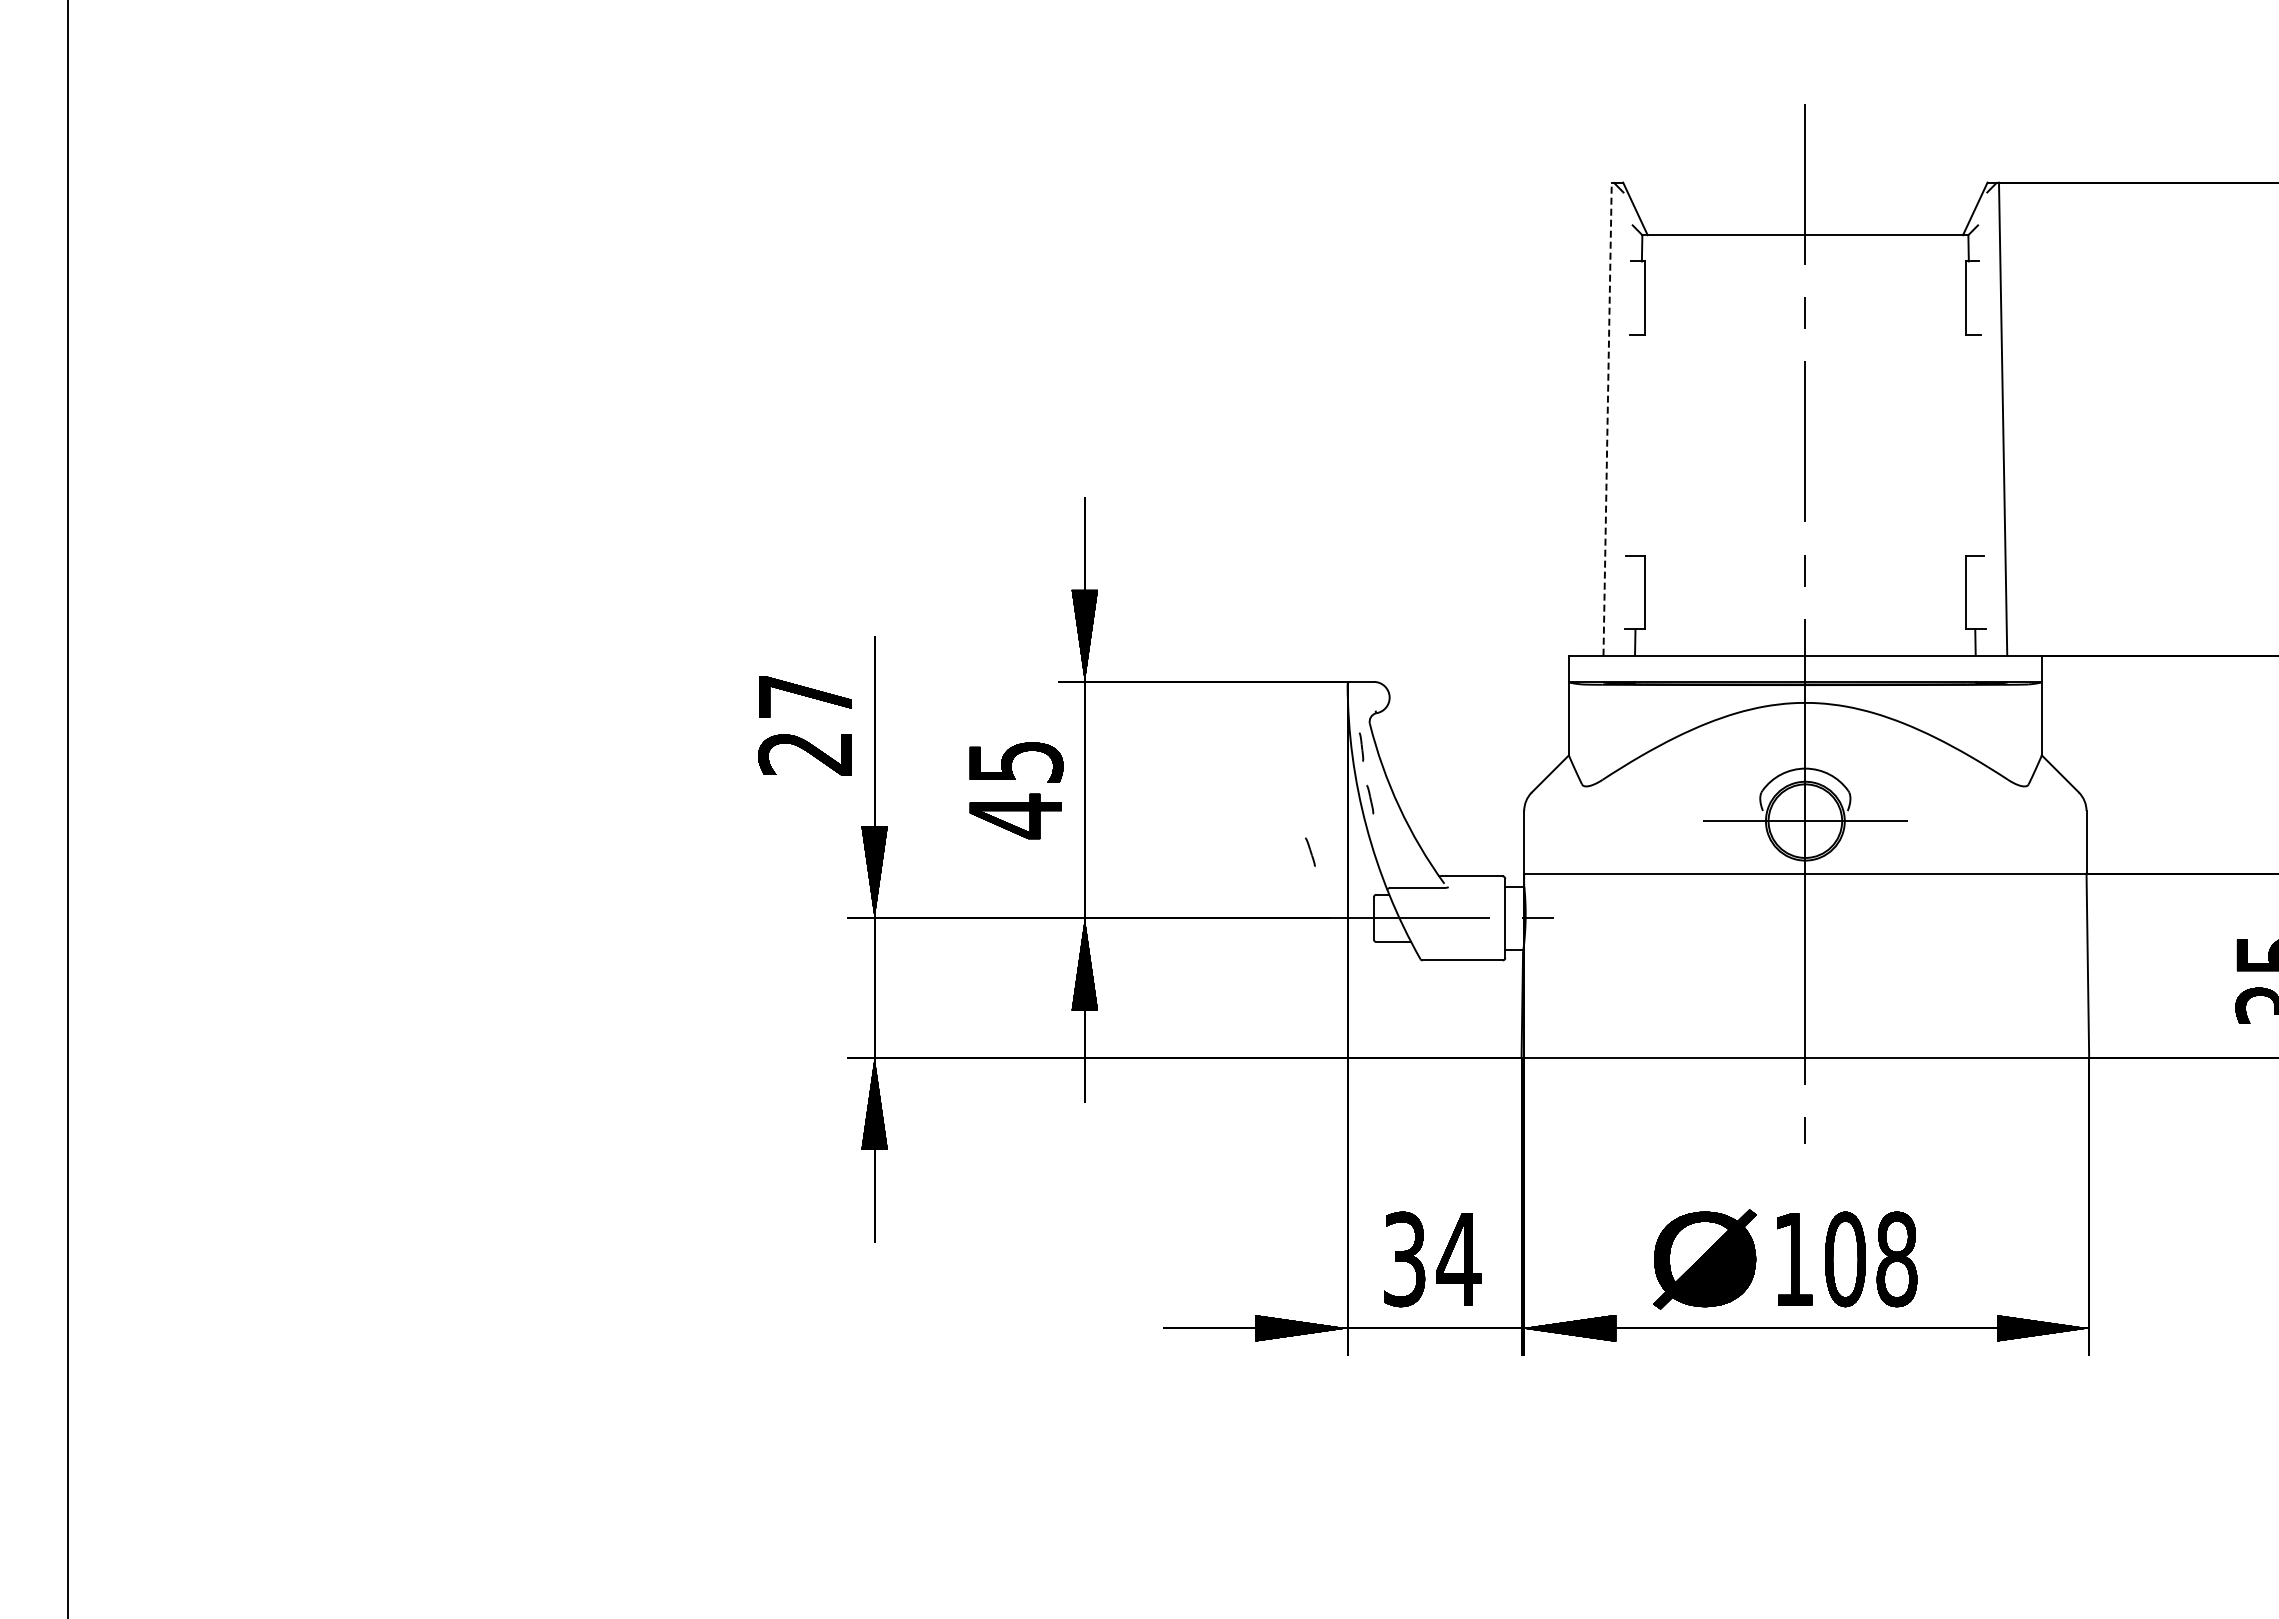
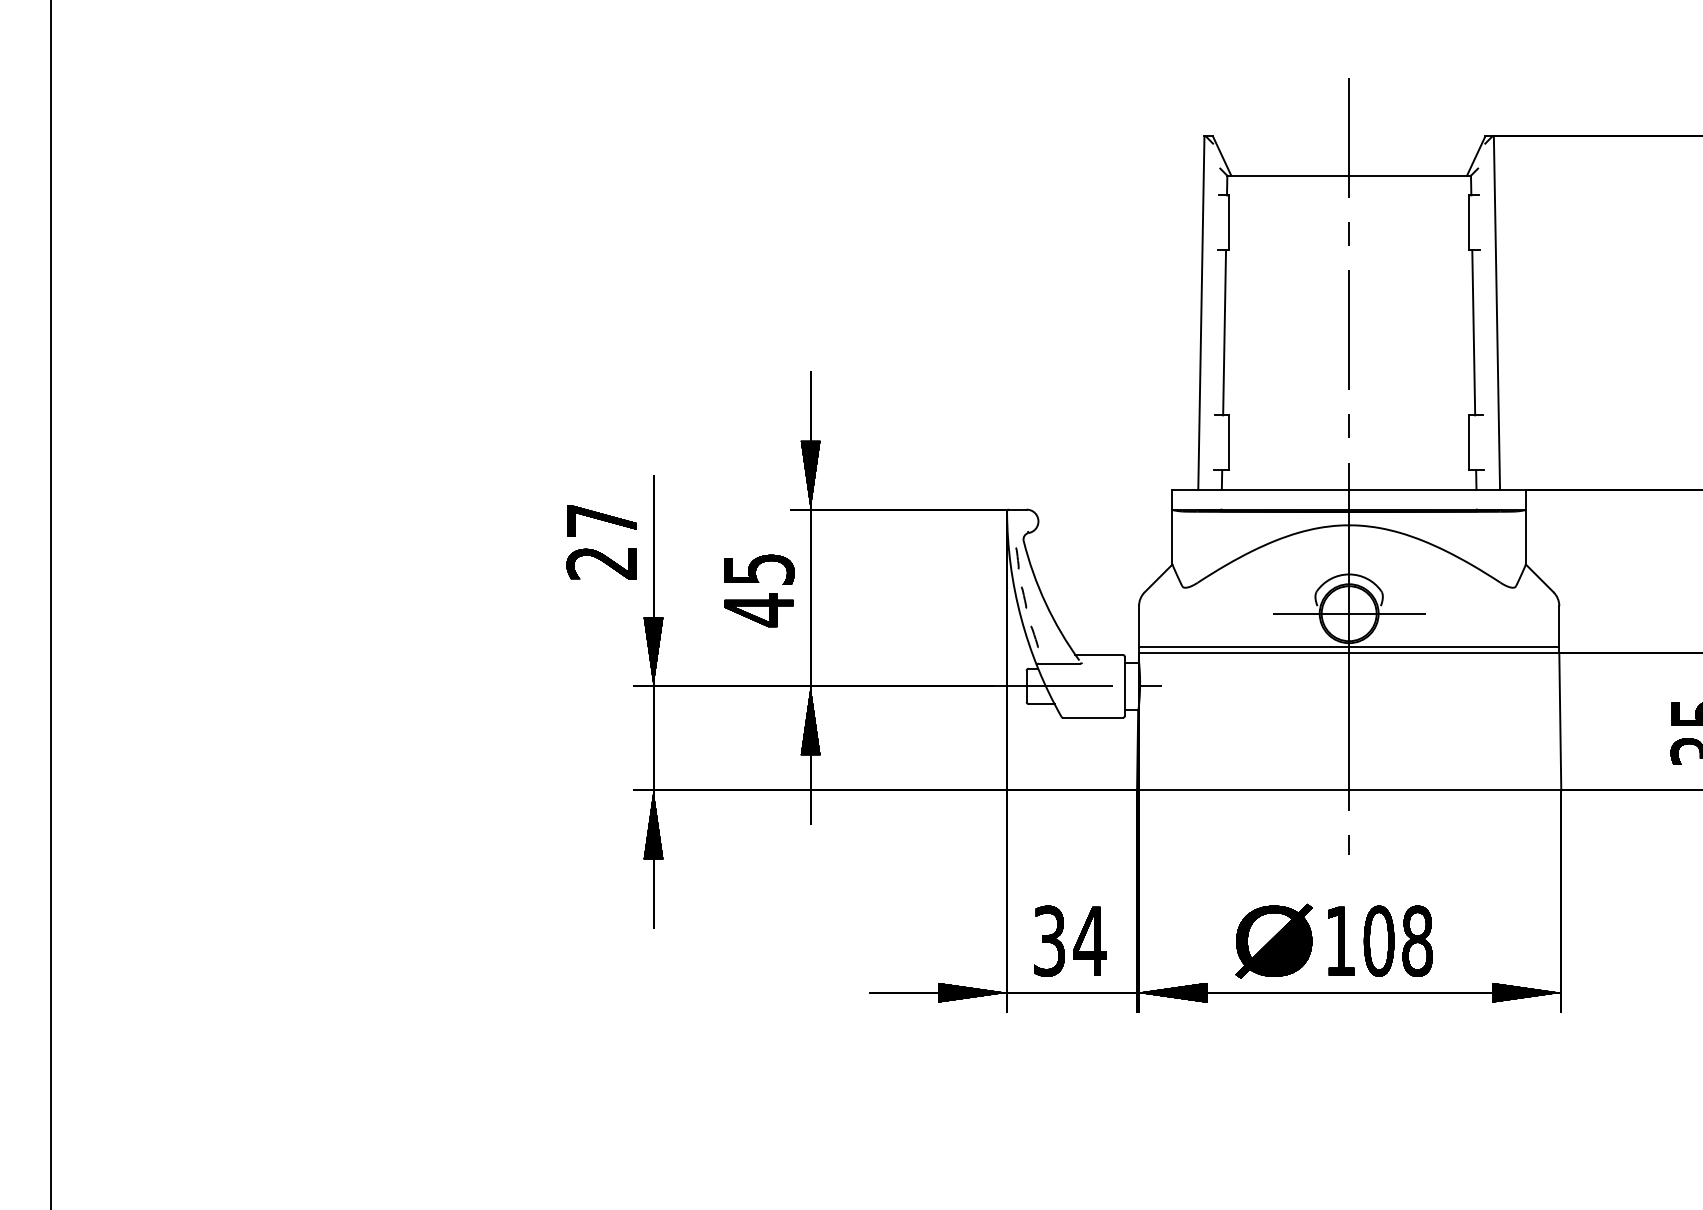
line: (1607, 419) -> (1201, 313), dashed -> solid
line: (1638, 445) -> (1224, 332), added
line: (1971, 445) -> (1473, 332), added
line: (1310, 851) -> (1034, 636), moved
line: (1805, 865) -> (1349, 646), added

